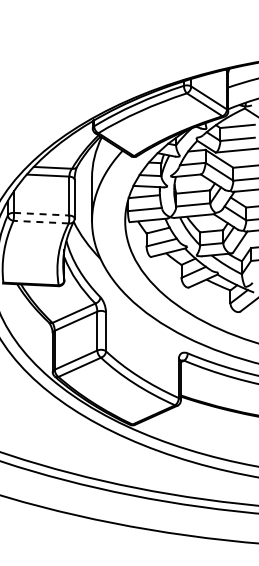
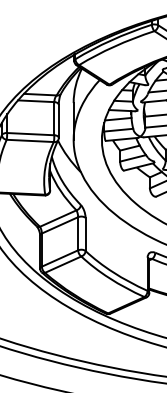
line: (41, 214) -> (30, 134), dashed -> solid
line: (41, 222) -> (30, 141), dashed -> solid

